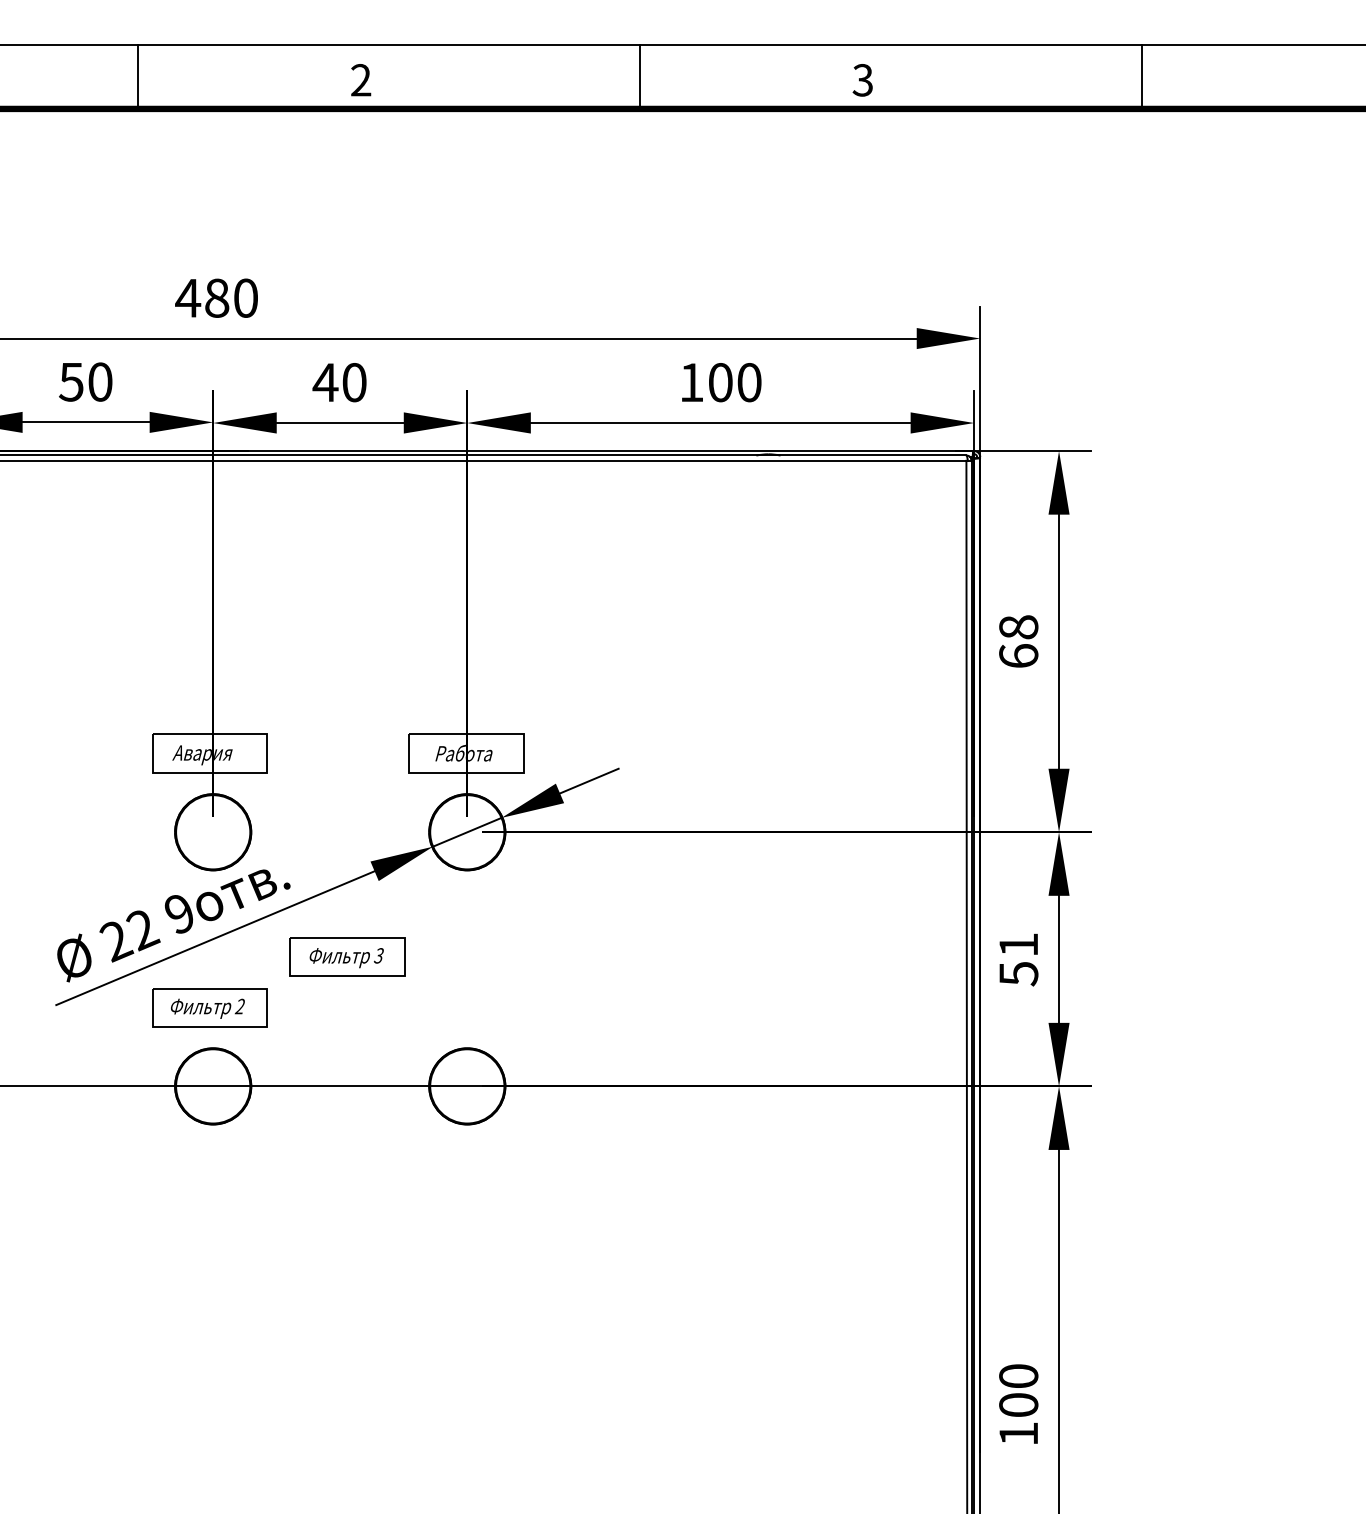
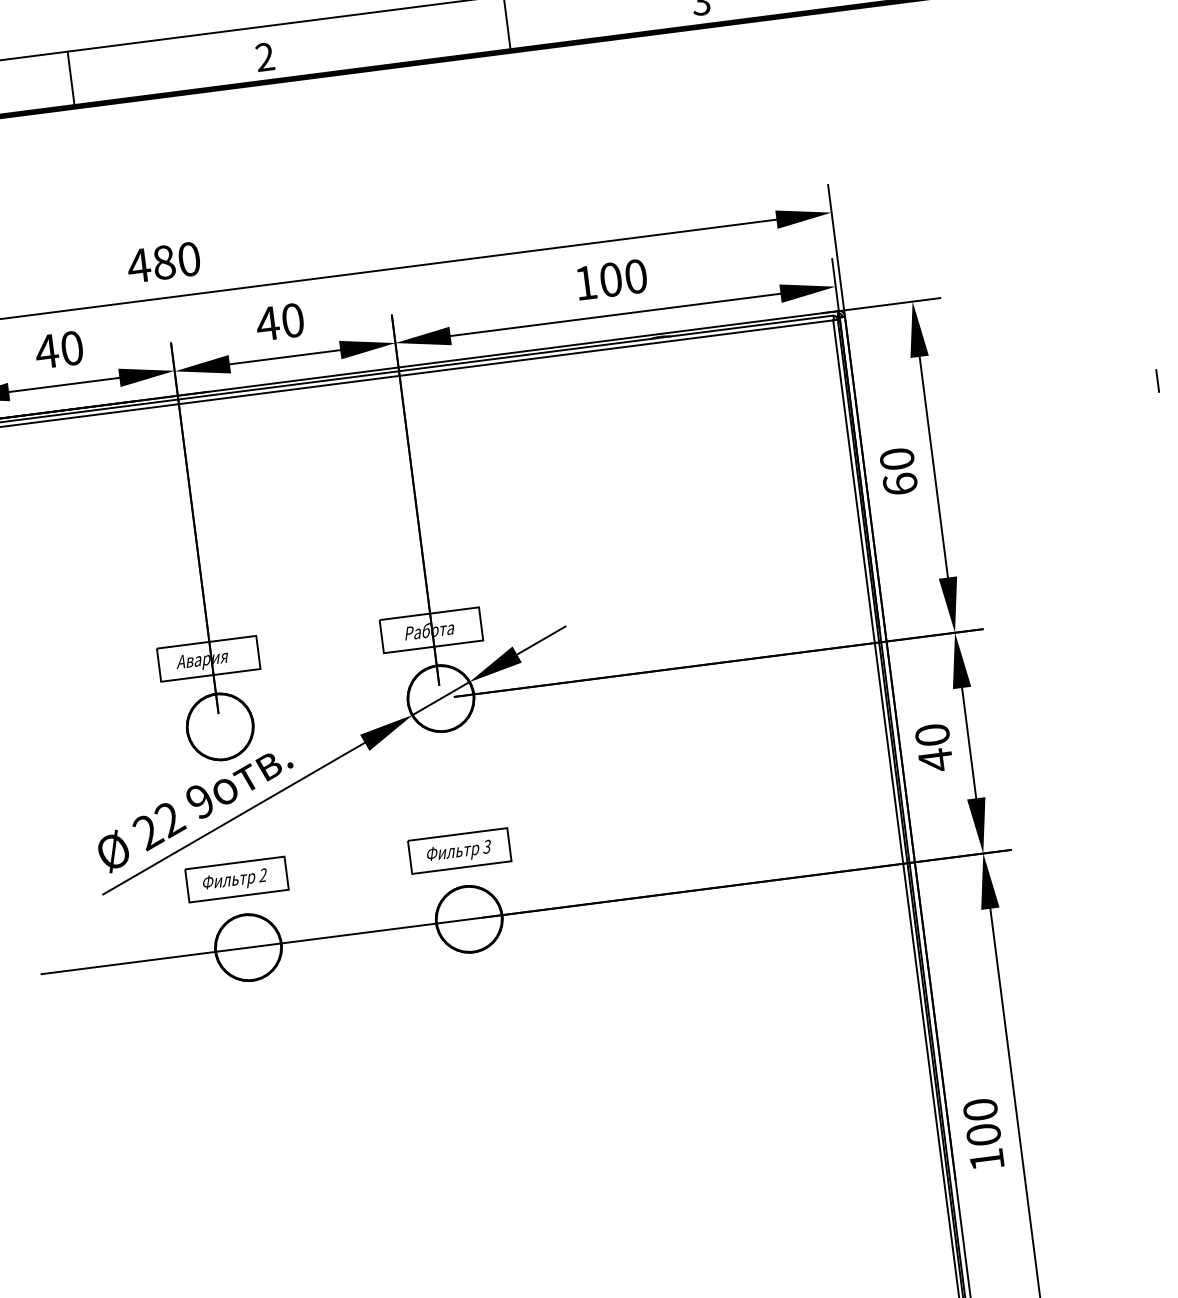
text: (71, 382) -> (47, 351), 50 -> 40
line: (1325, 576) -> (1158, 380), added
text: (1018, 627) -> (897, 459), 68 -> 60
part: (347, 956) -> (459, 850), moved
text: (1018, 960) -> (934, 748), 51 -> 40

